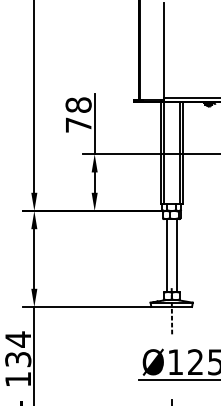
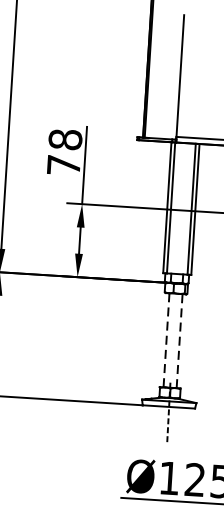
line: (166, 255) -> (166, 340), solid -> dashed
line: (176, 255) -> (179, 341), solid -> dashed

